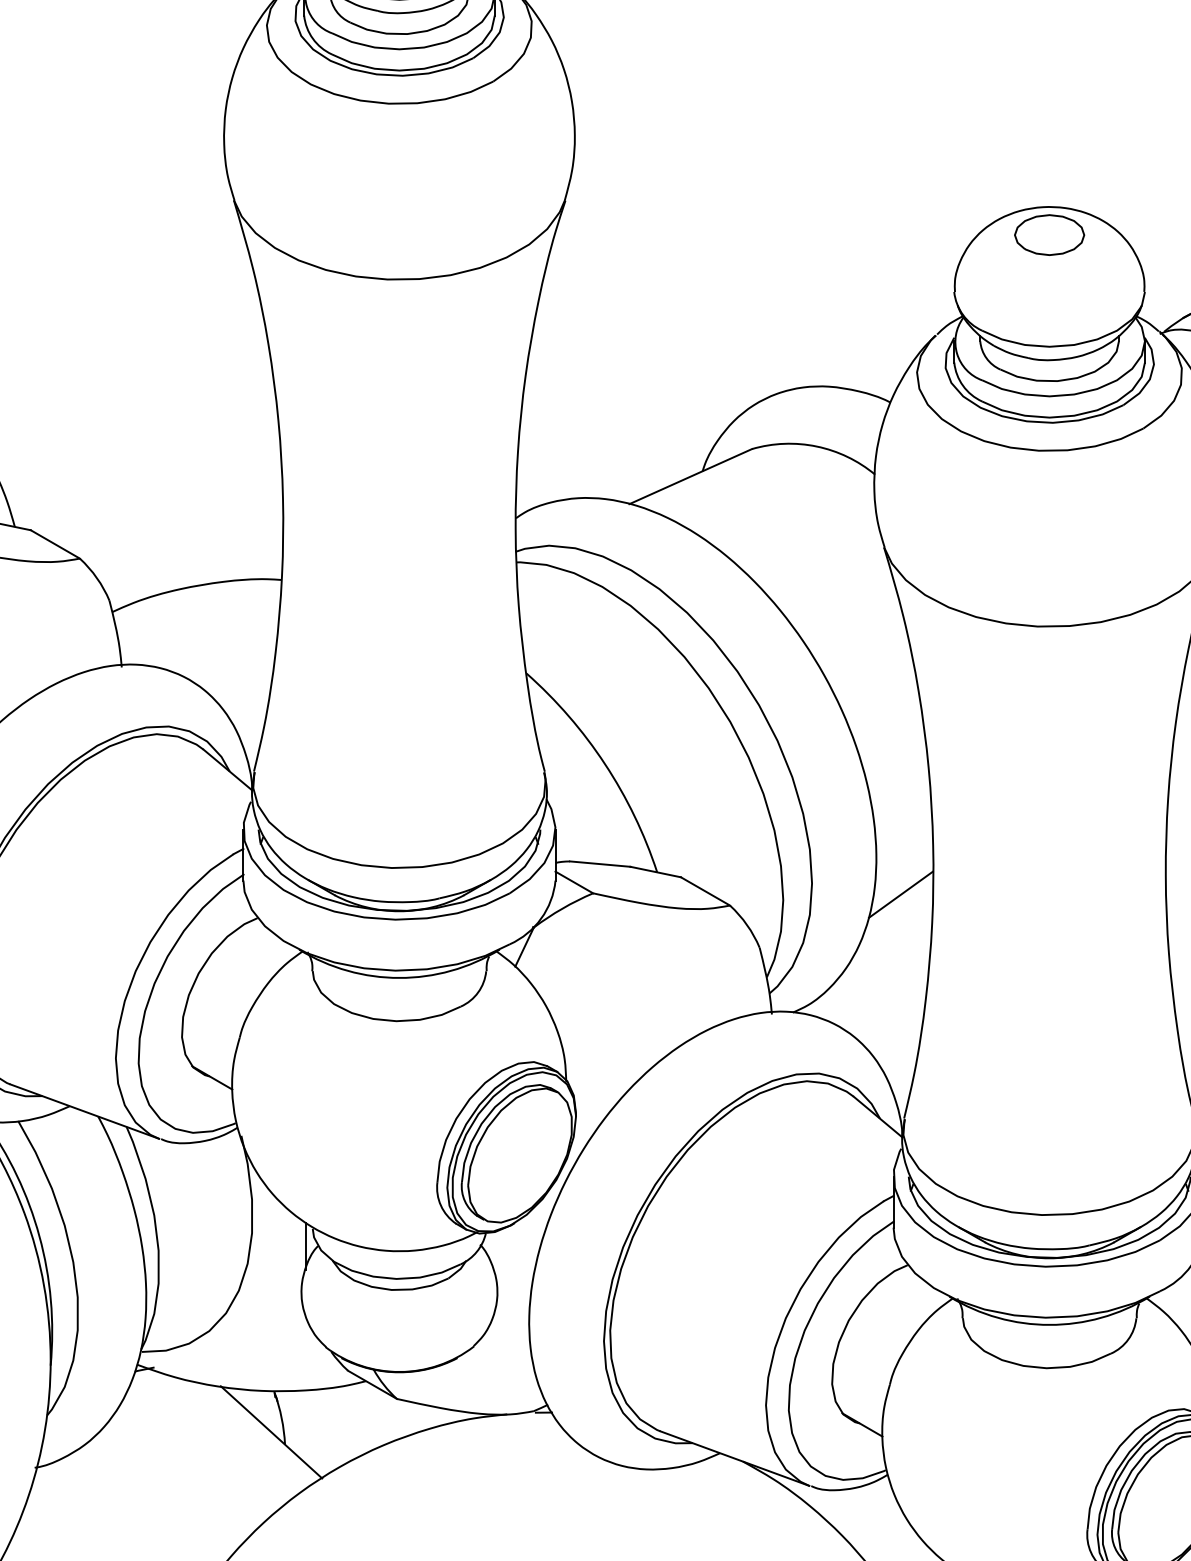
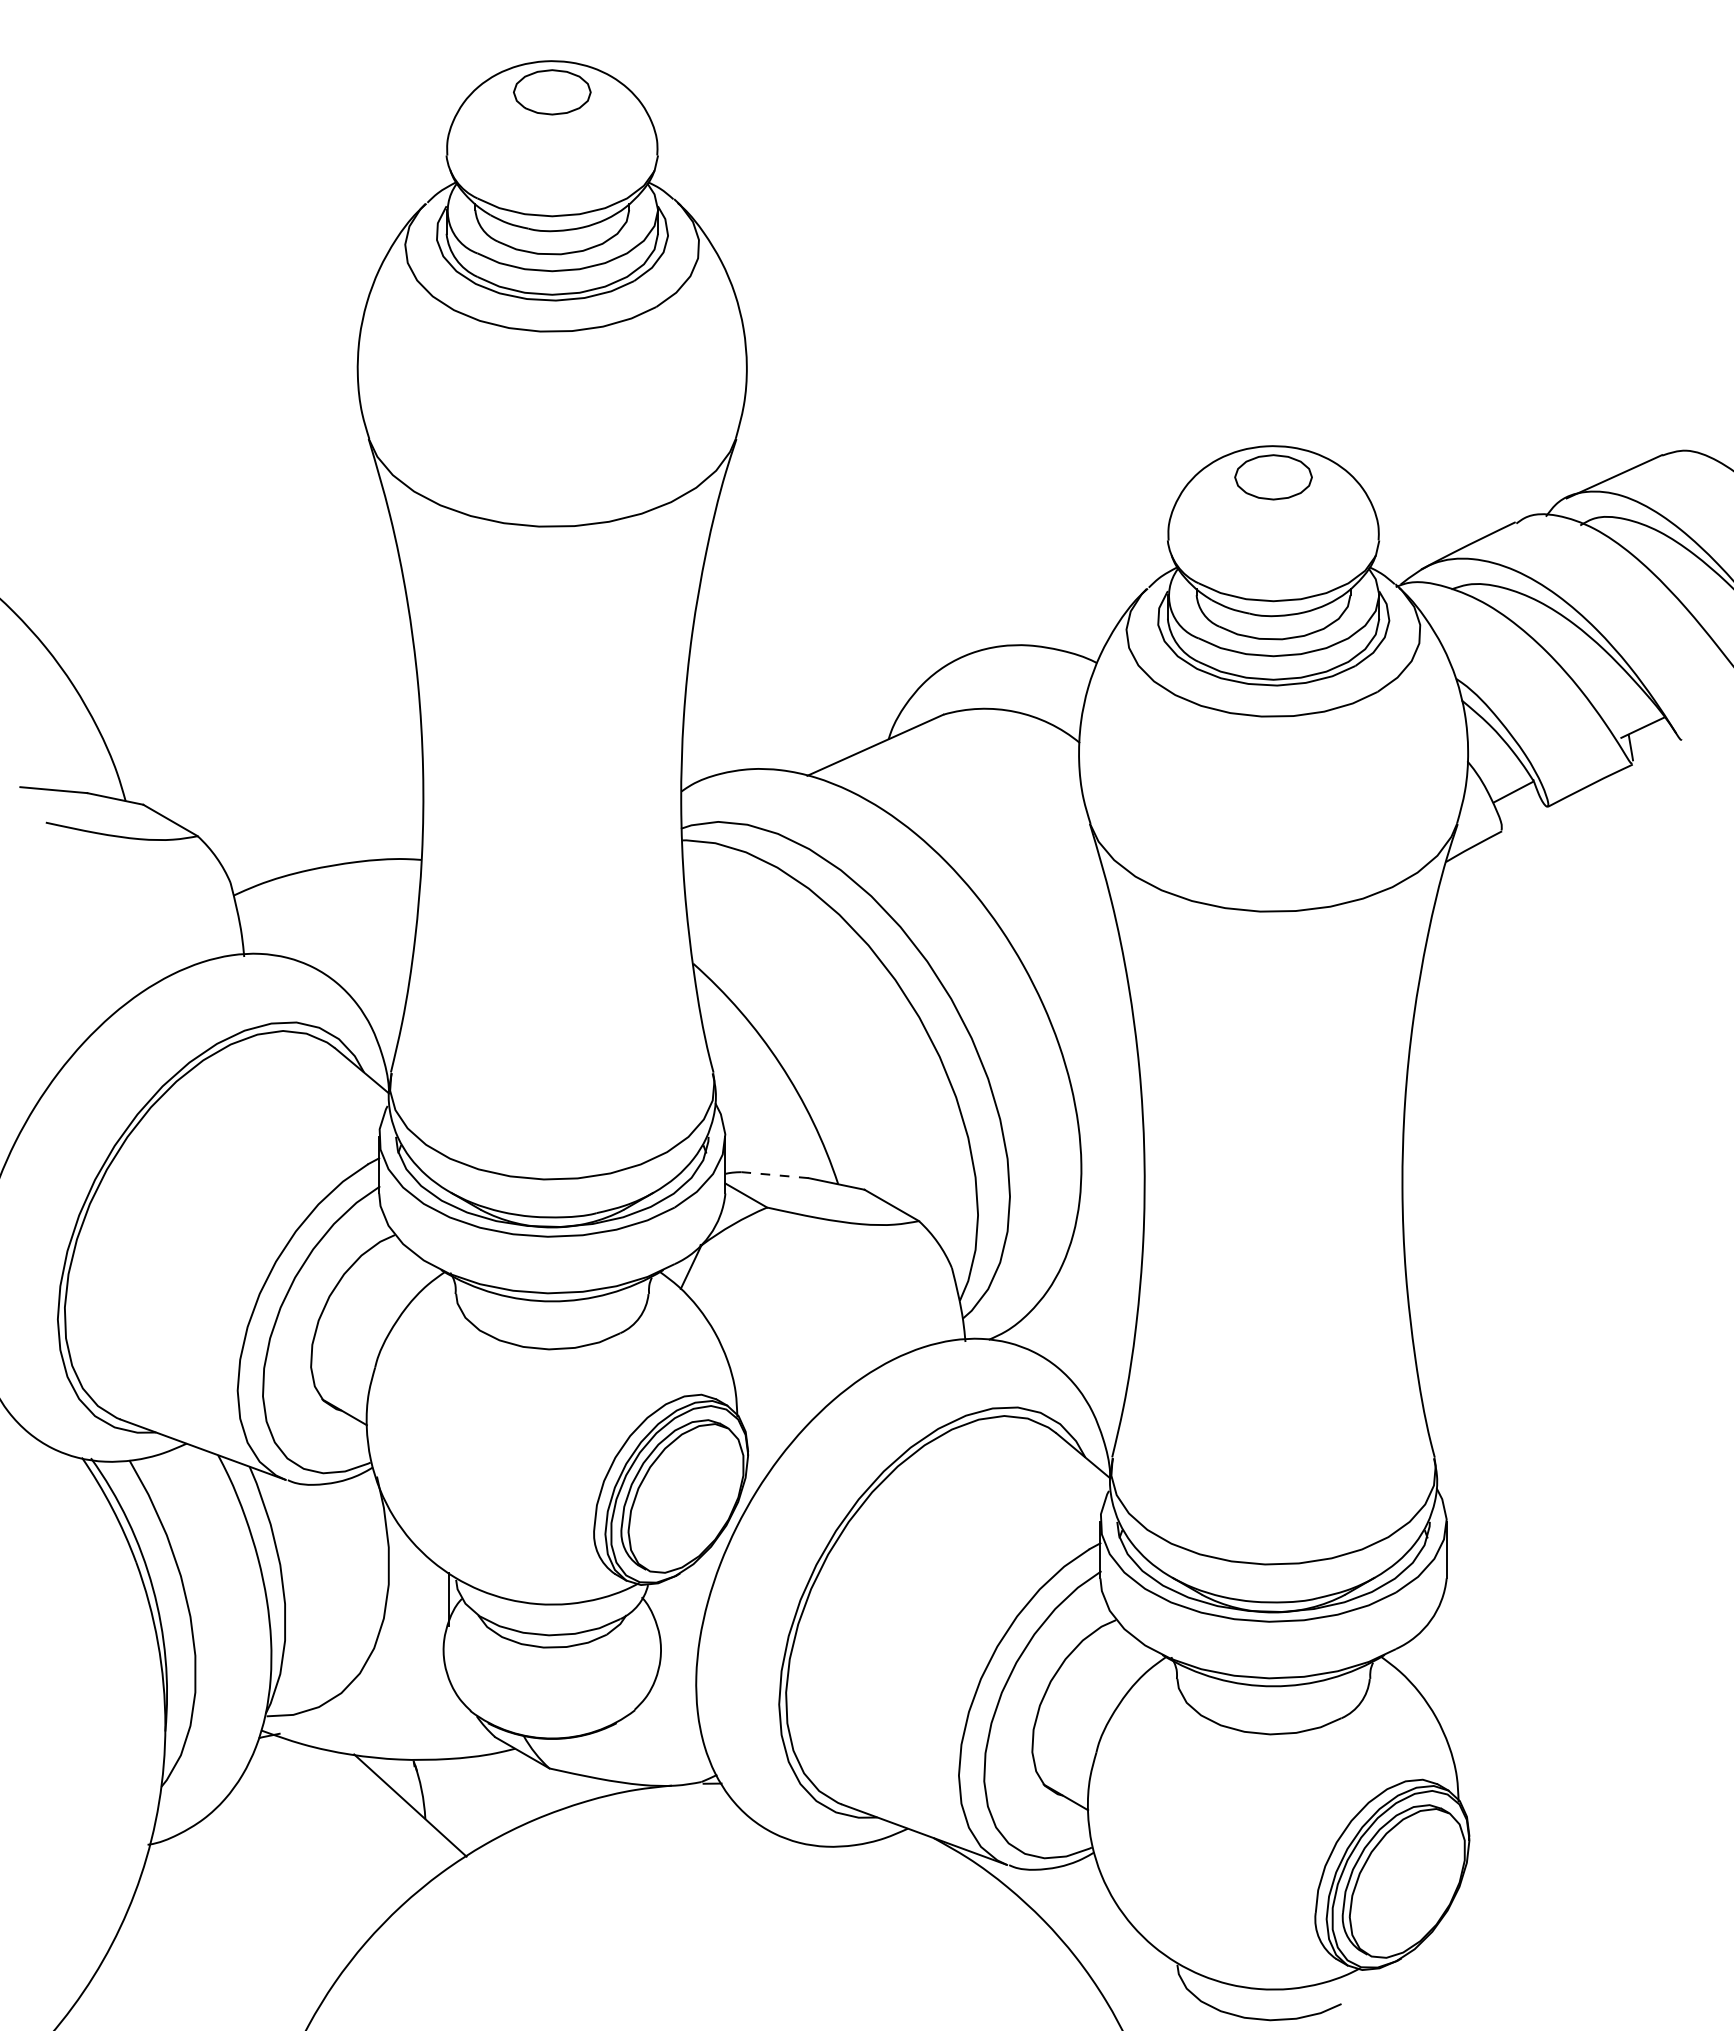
line: (600, 864) -> (775, 1175), solid -> dashed
line: (900, 894) -> (1108, 1208), removed

